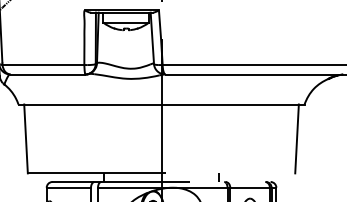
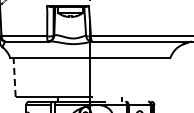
line: (25, 138) -> (14, 77), solid -> dashed
line: (296, 138) -> (165, 77), removed

